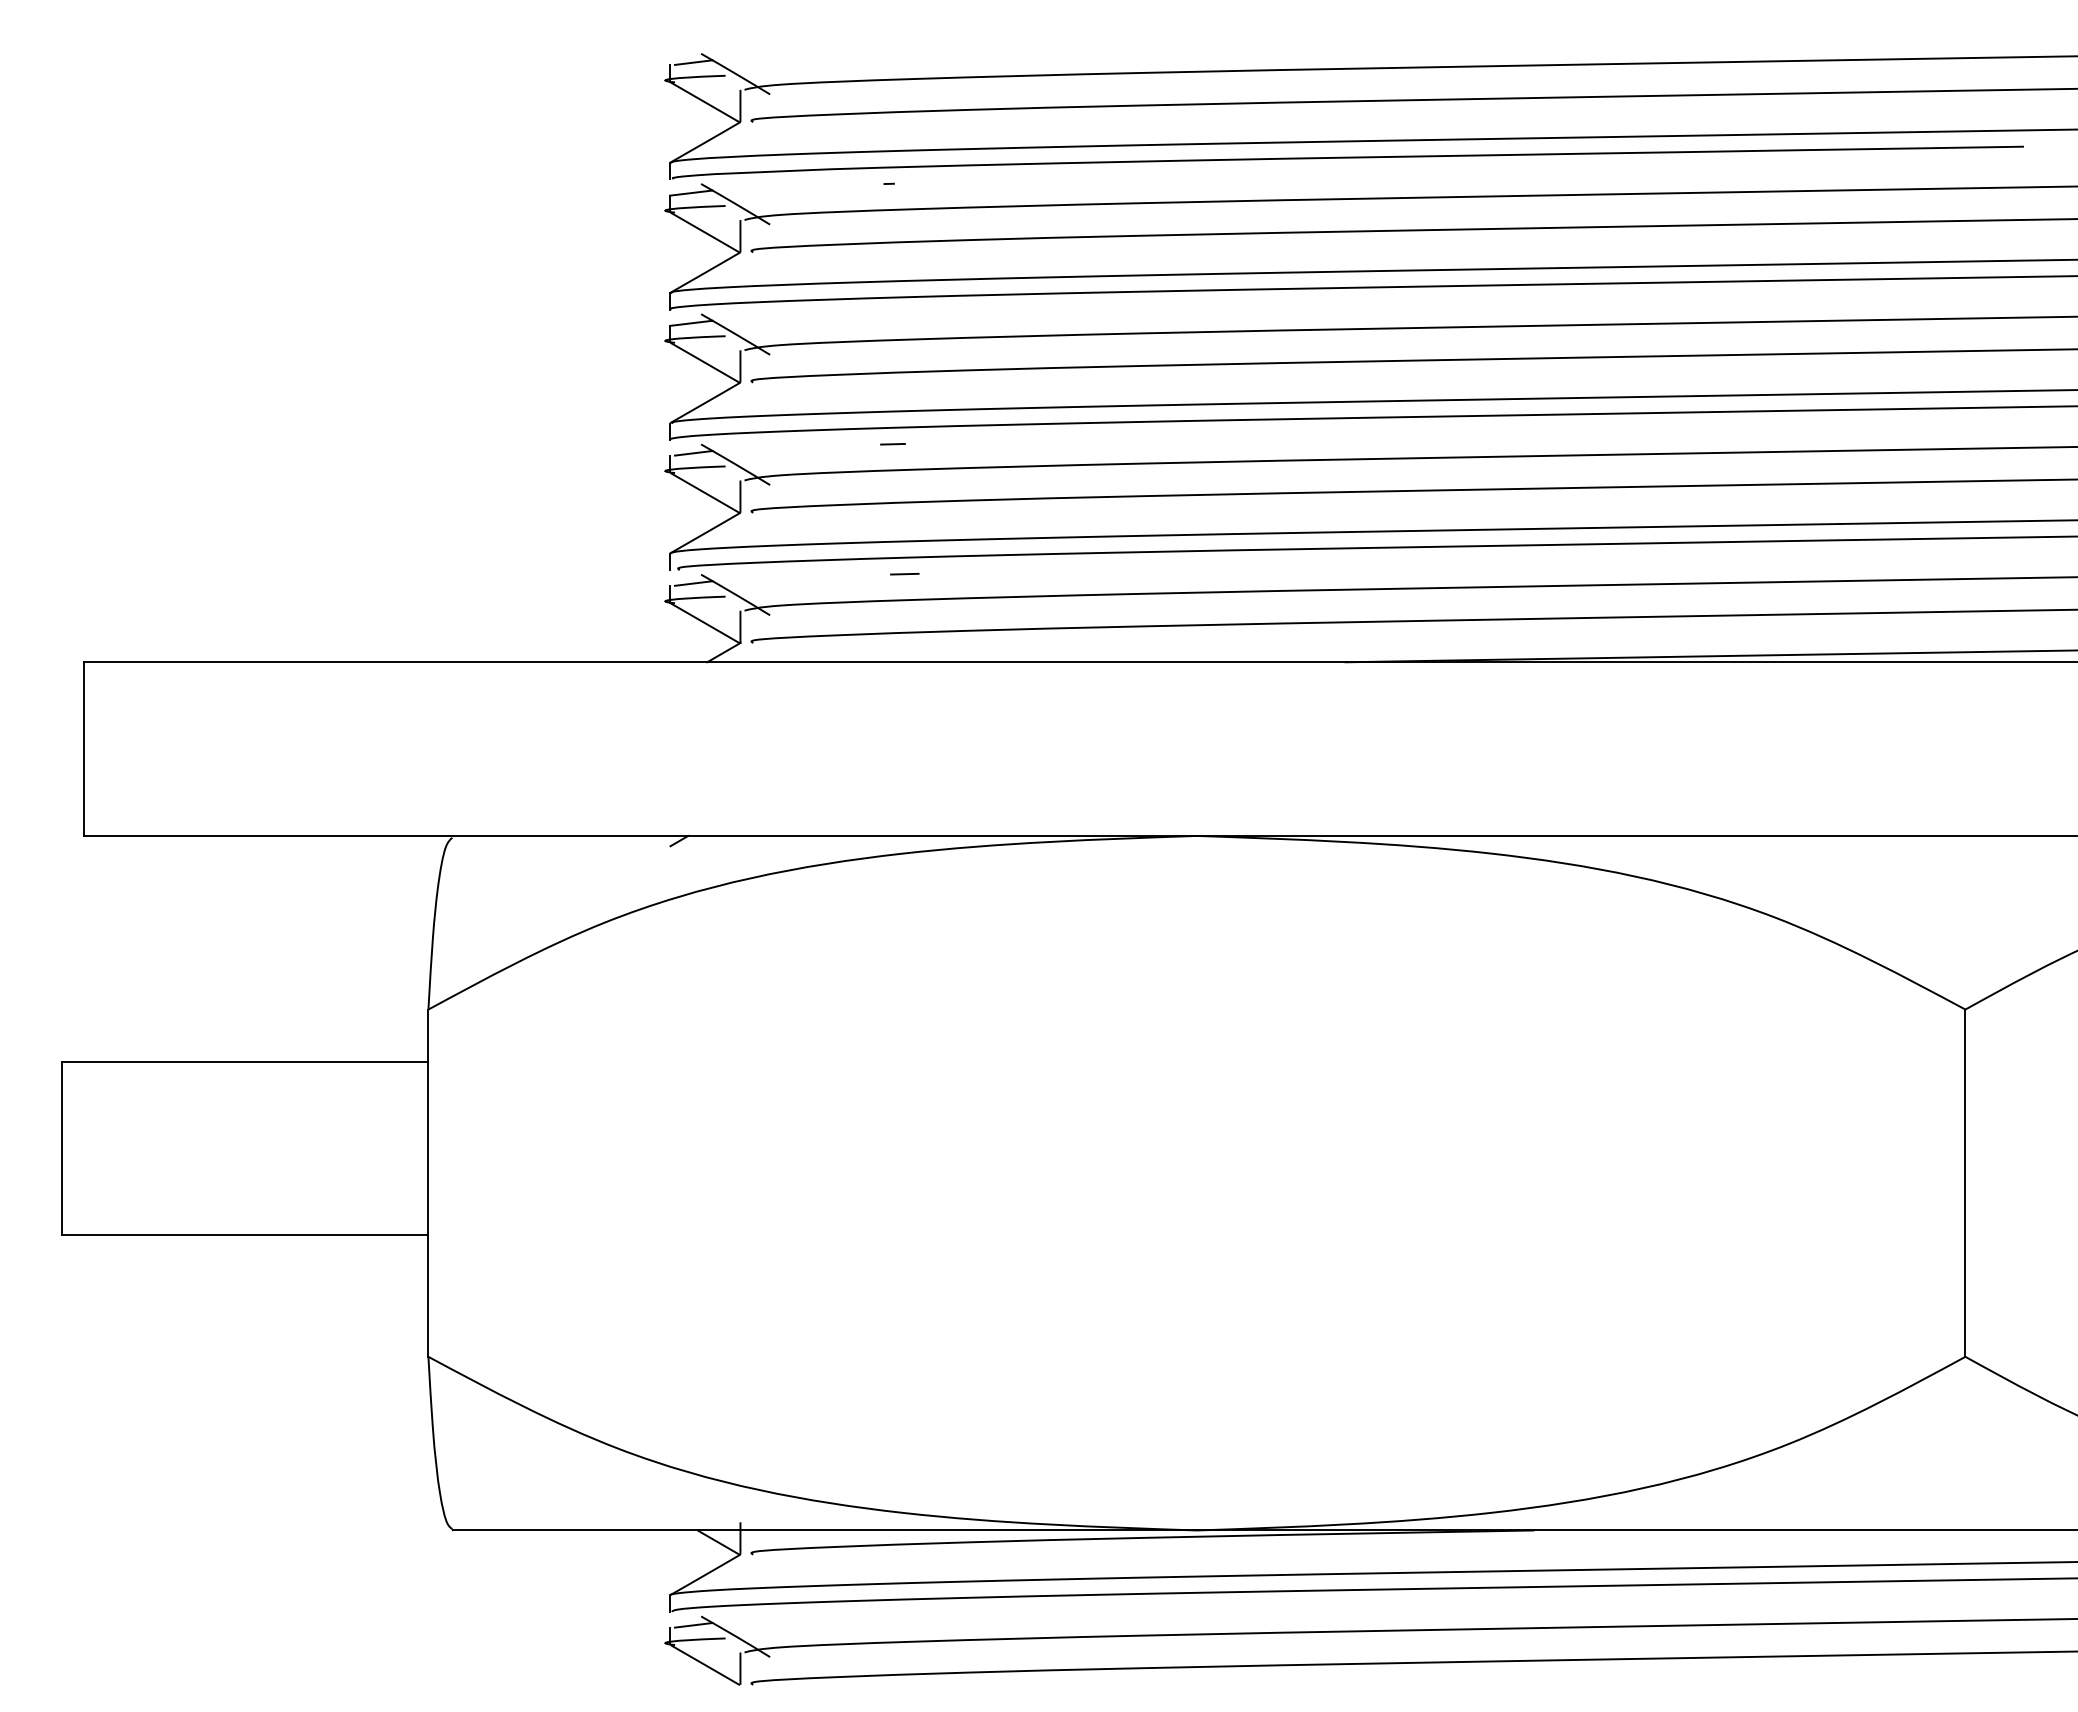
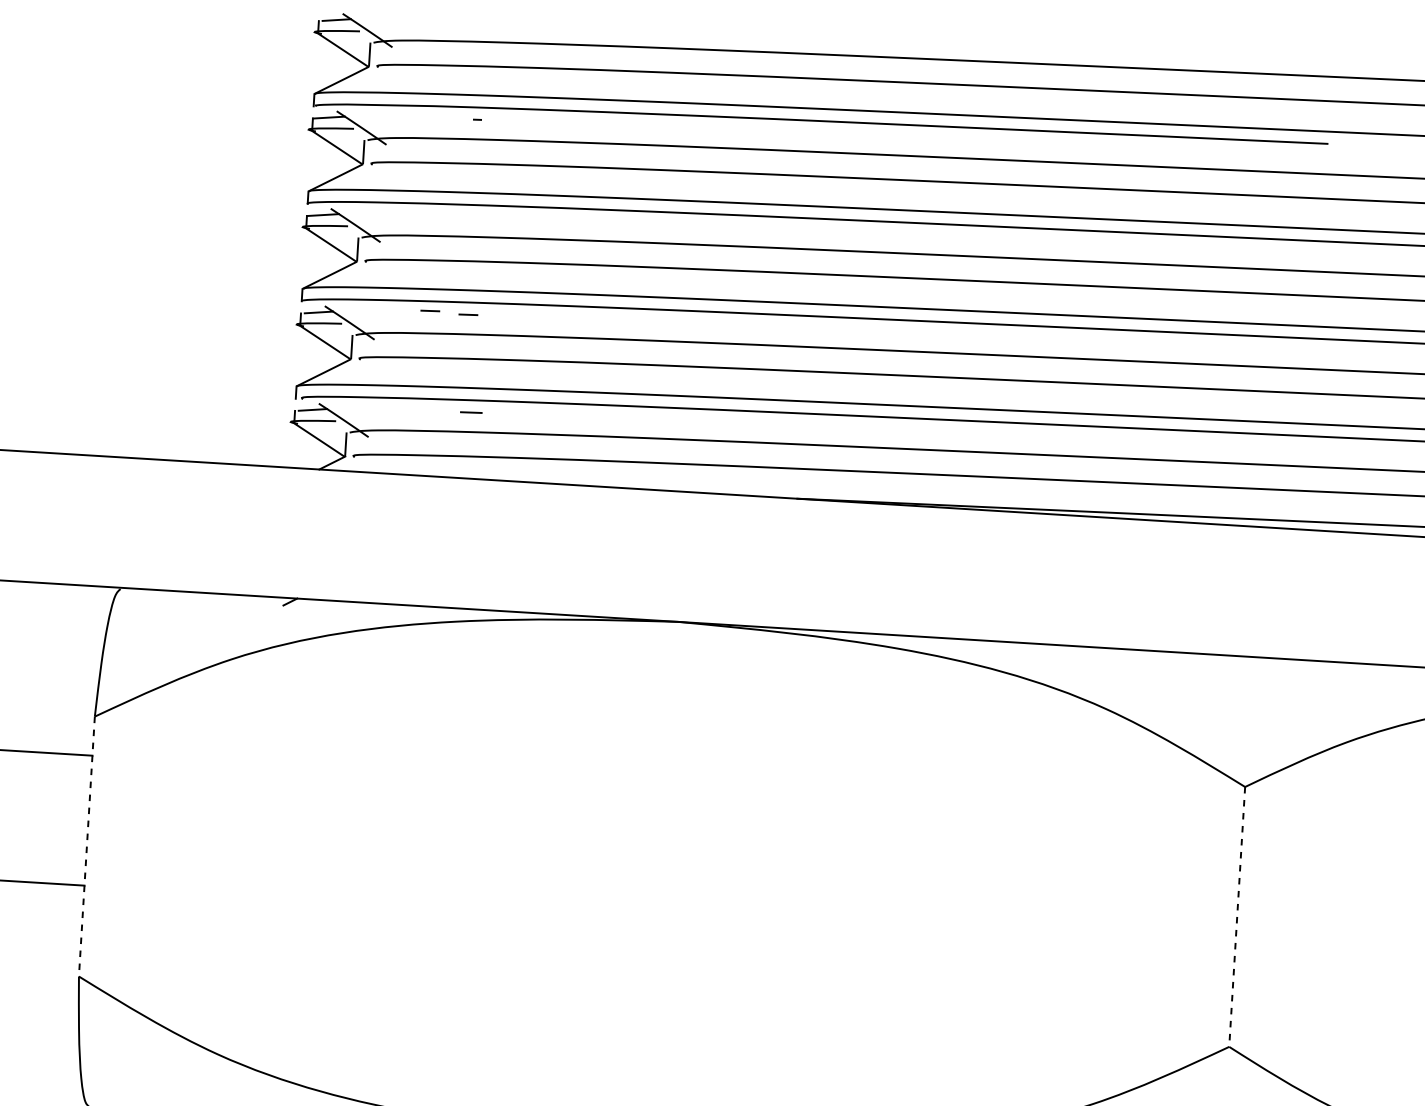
line: (841, 442) -> (429, 311), added
line: (428, 1183) -> (86, 846), solid -> dashed
line: (1965, 1183) -> (1237, 917), solid -> dashed

